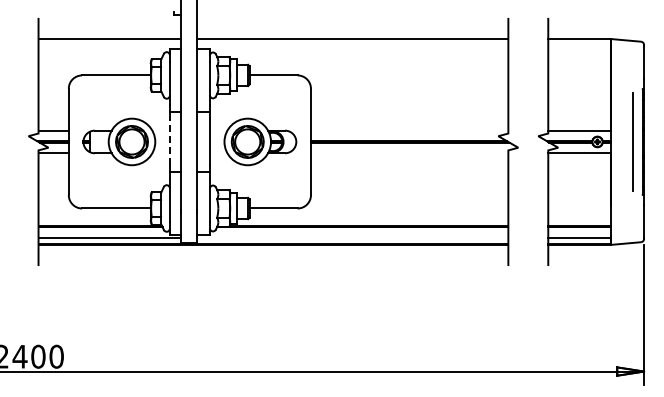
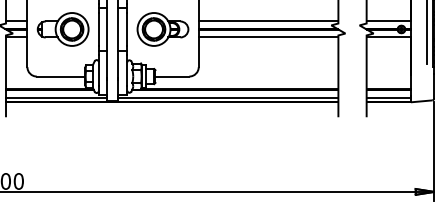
line: (409, 130) -> (268, 21), added
line: (169, 141) -> (98, 29), dashed -> solid
line: (409, 153) -> (268, 37), added
line: (352, 238) -> (228, 97), added

